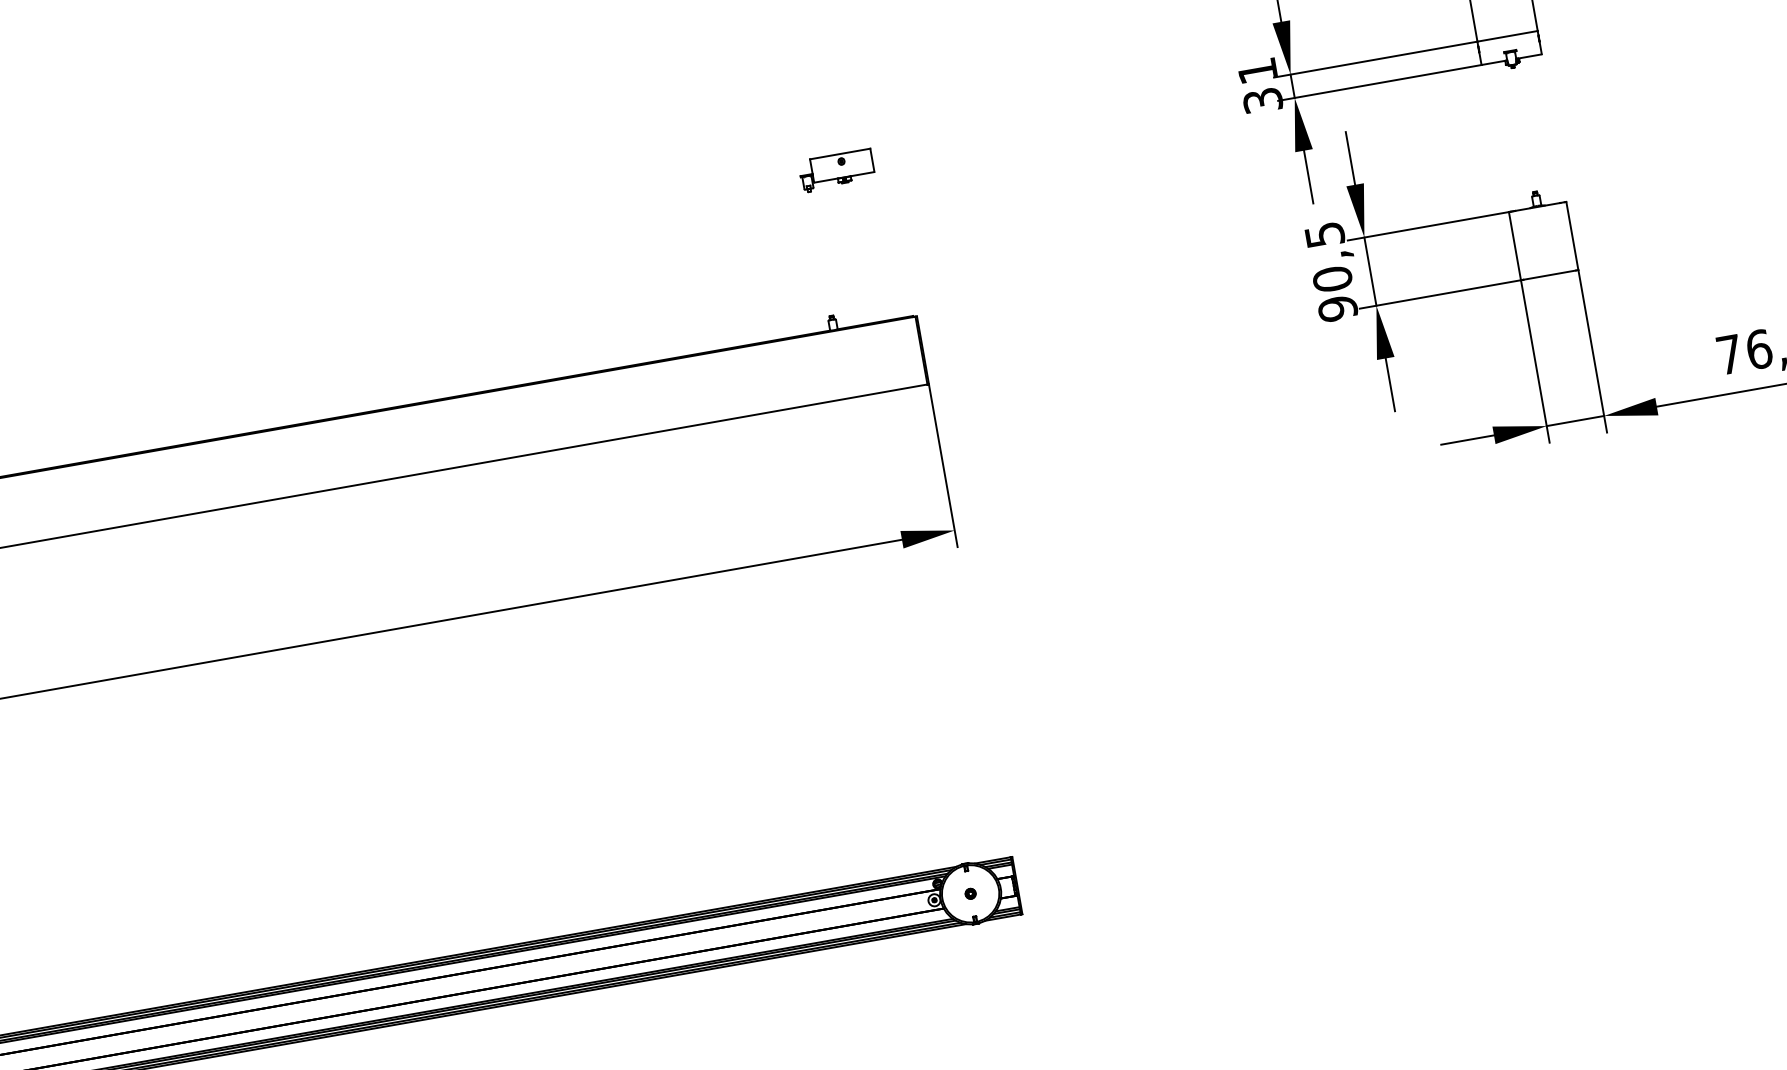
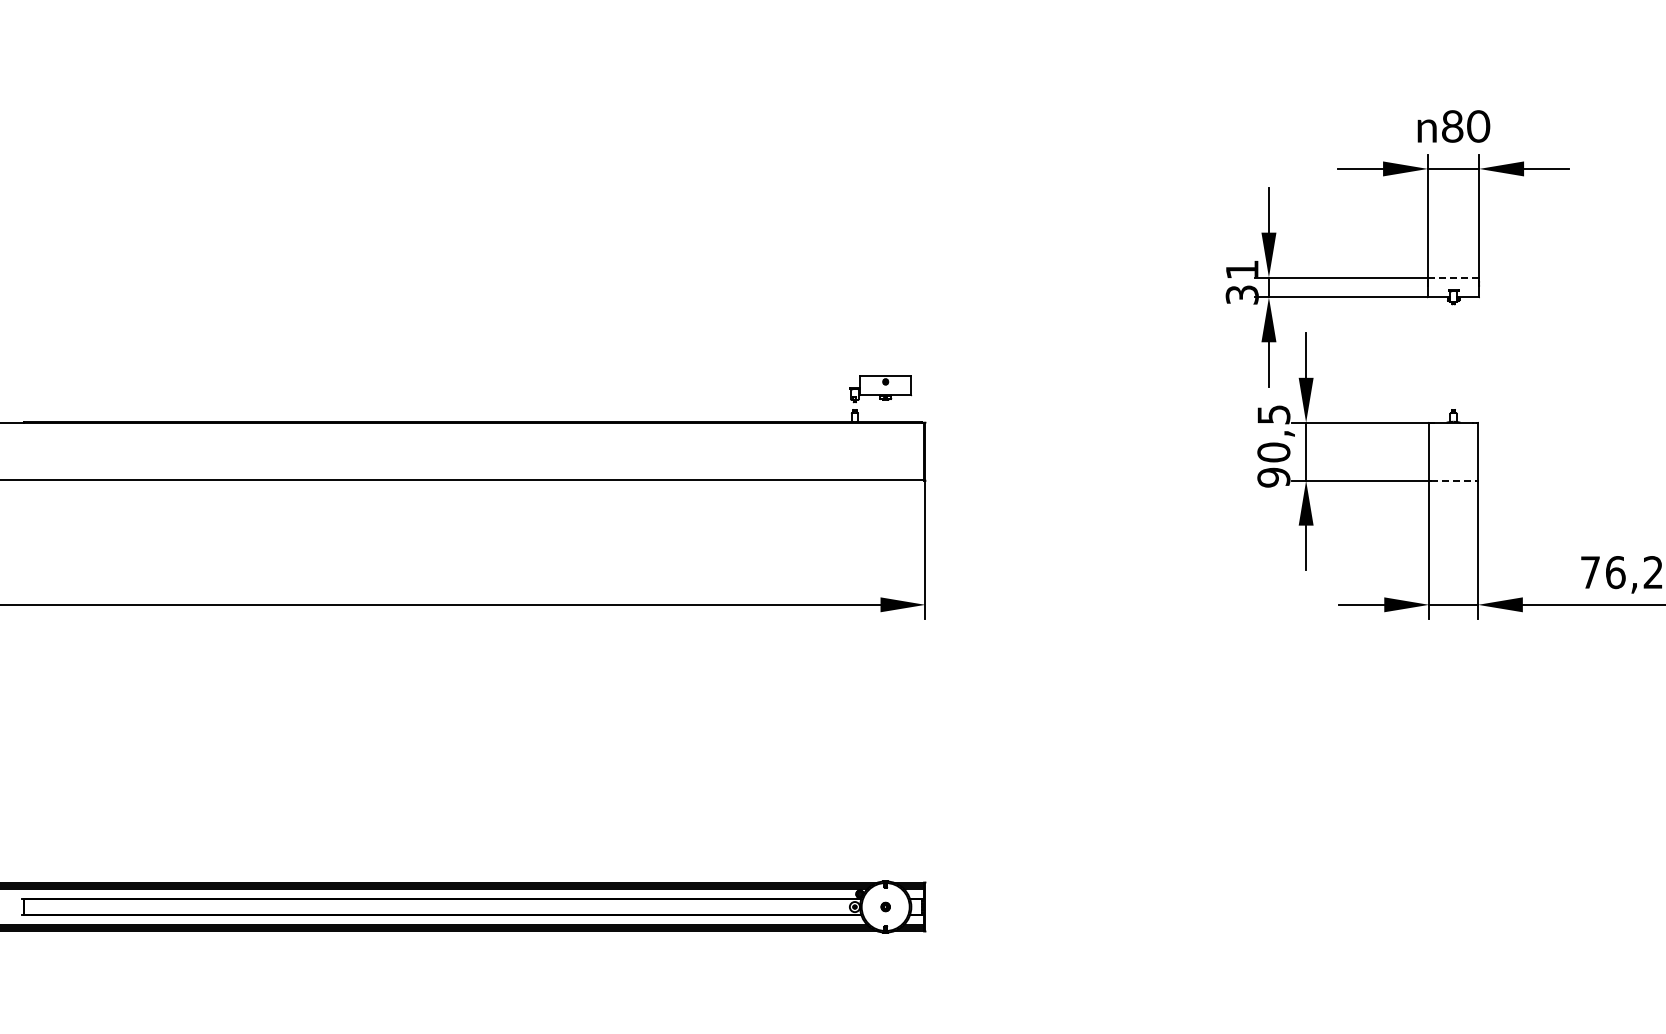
line: (1507, 36) -> (1453, 277), solid -> dashed
part: (836, 171) -> (880, 389), moved
line: (1550, 274) -> (1454, 480), solid -> dashed

